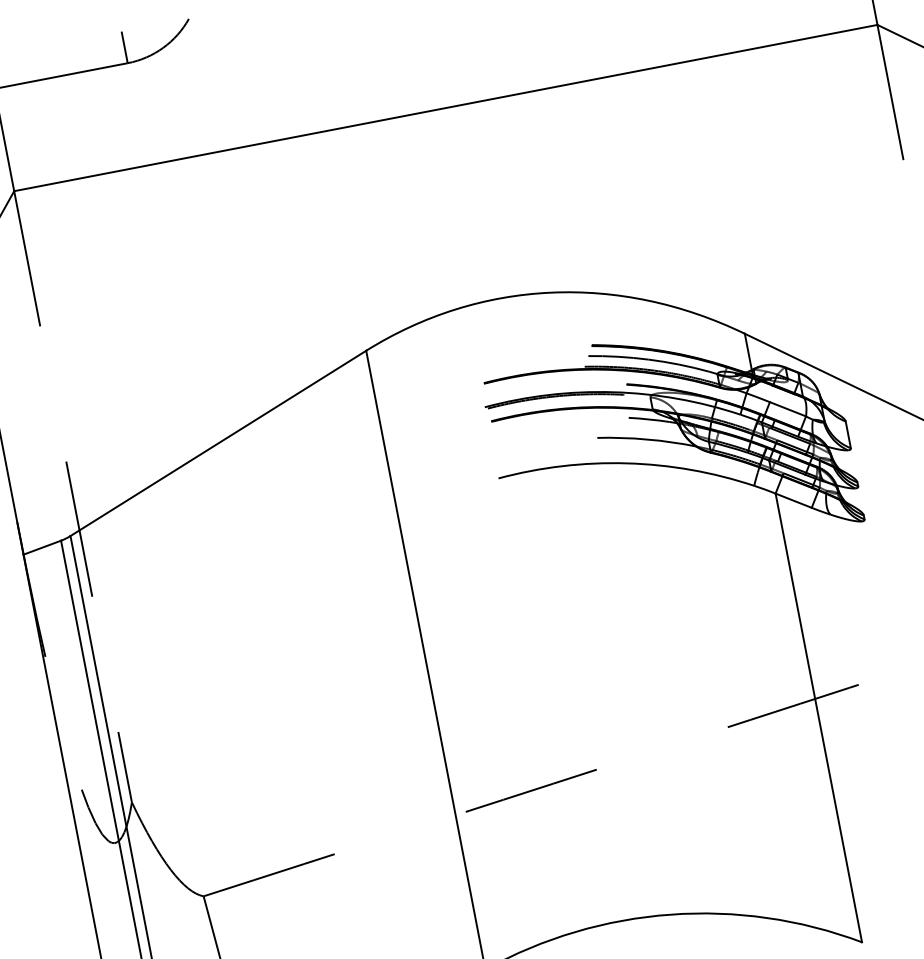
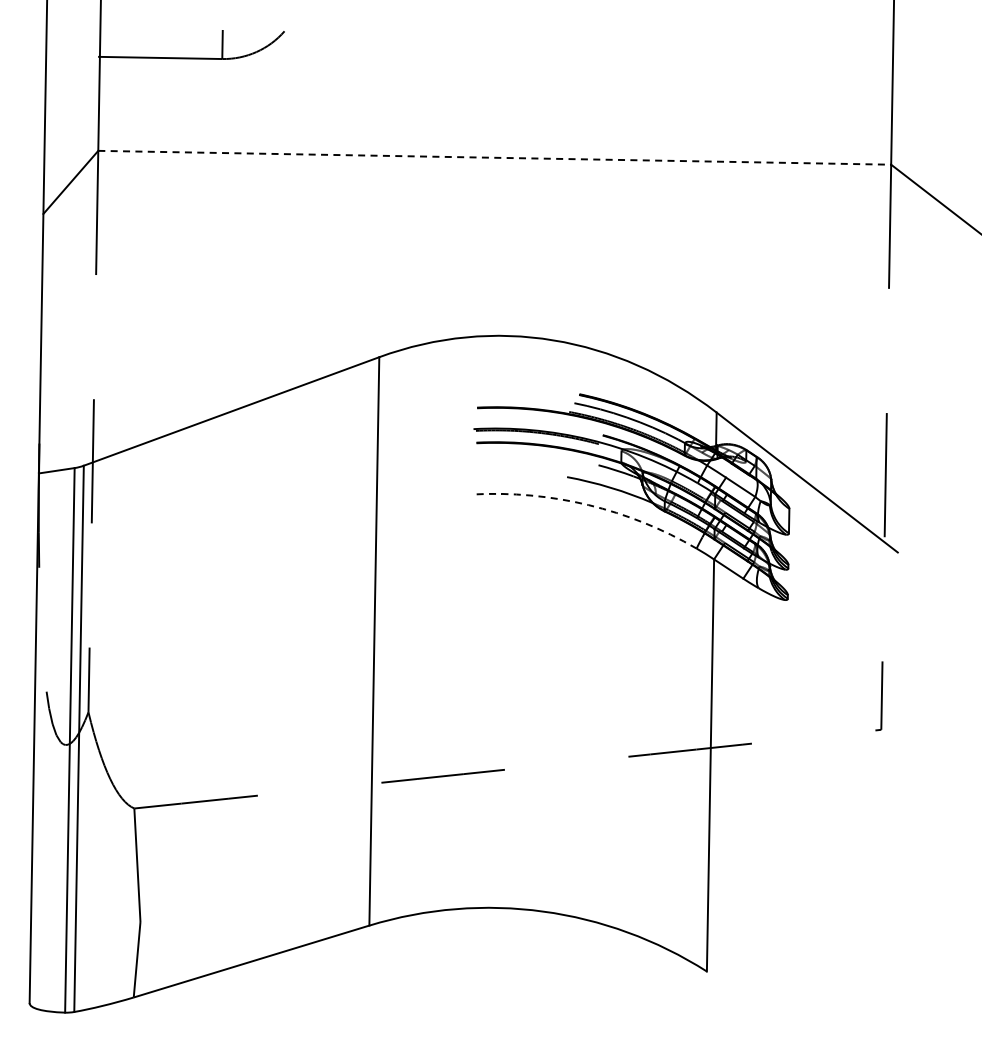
line: (445, 107) -> (494, 157), solid -> dashed
arc: (627, 463) -> (588, 505), solid -> dashed

